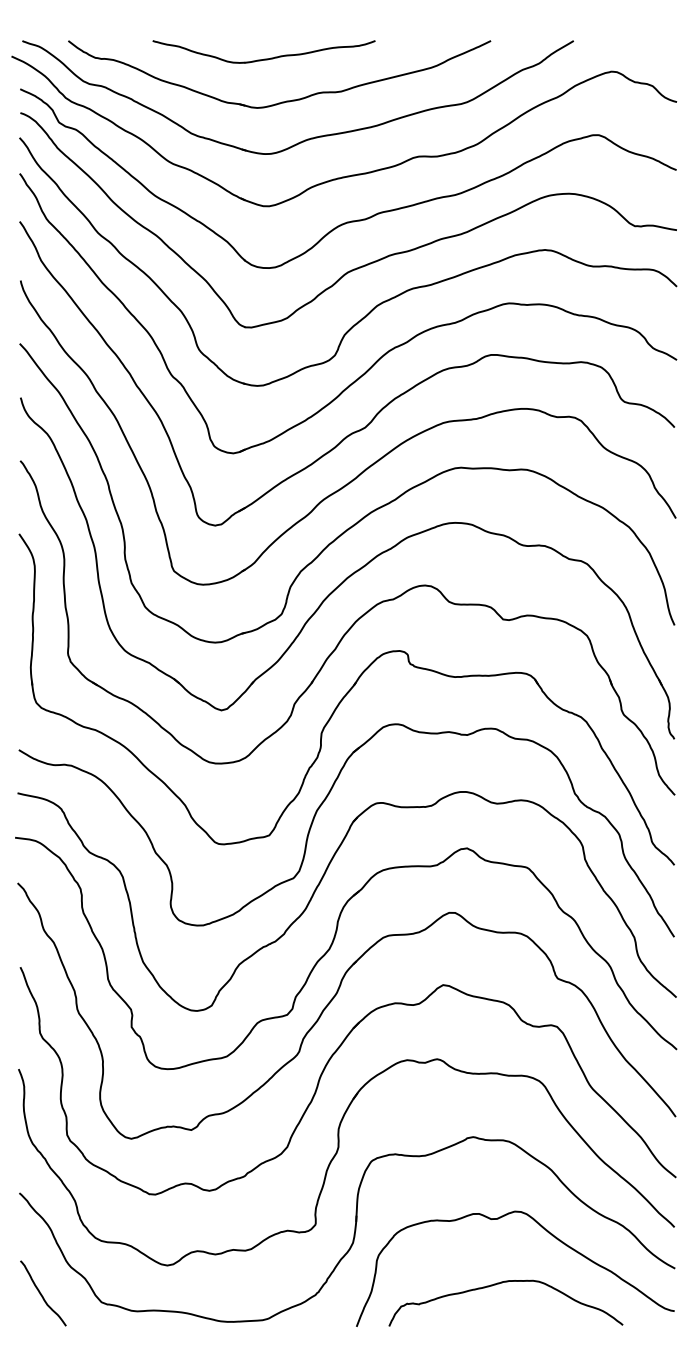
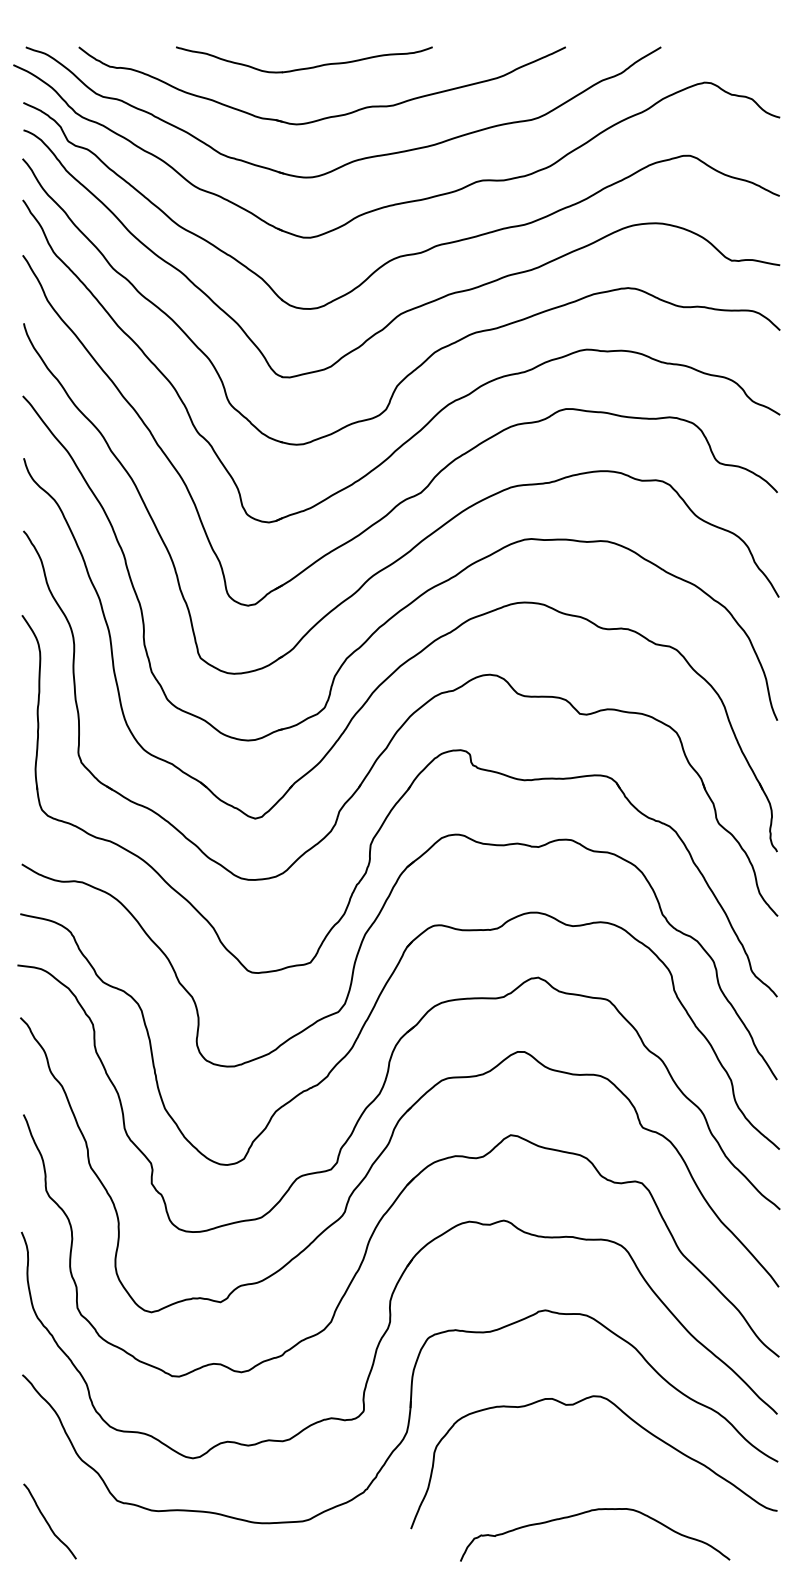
curve: (501, 1283) -> (589, 1512), moved
curve: (42, 1294) -> (48, 1522), moved

